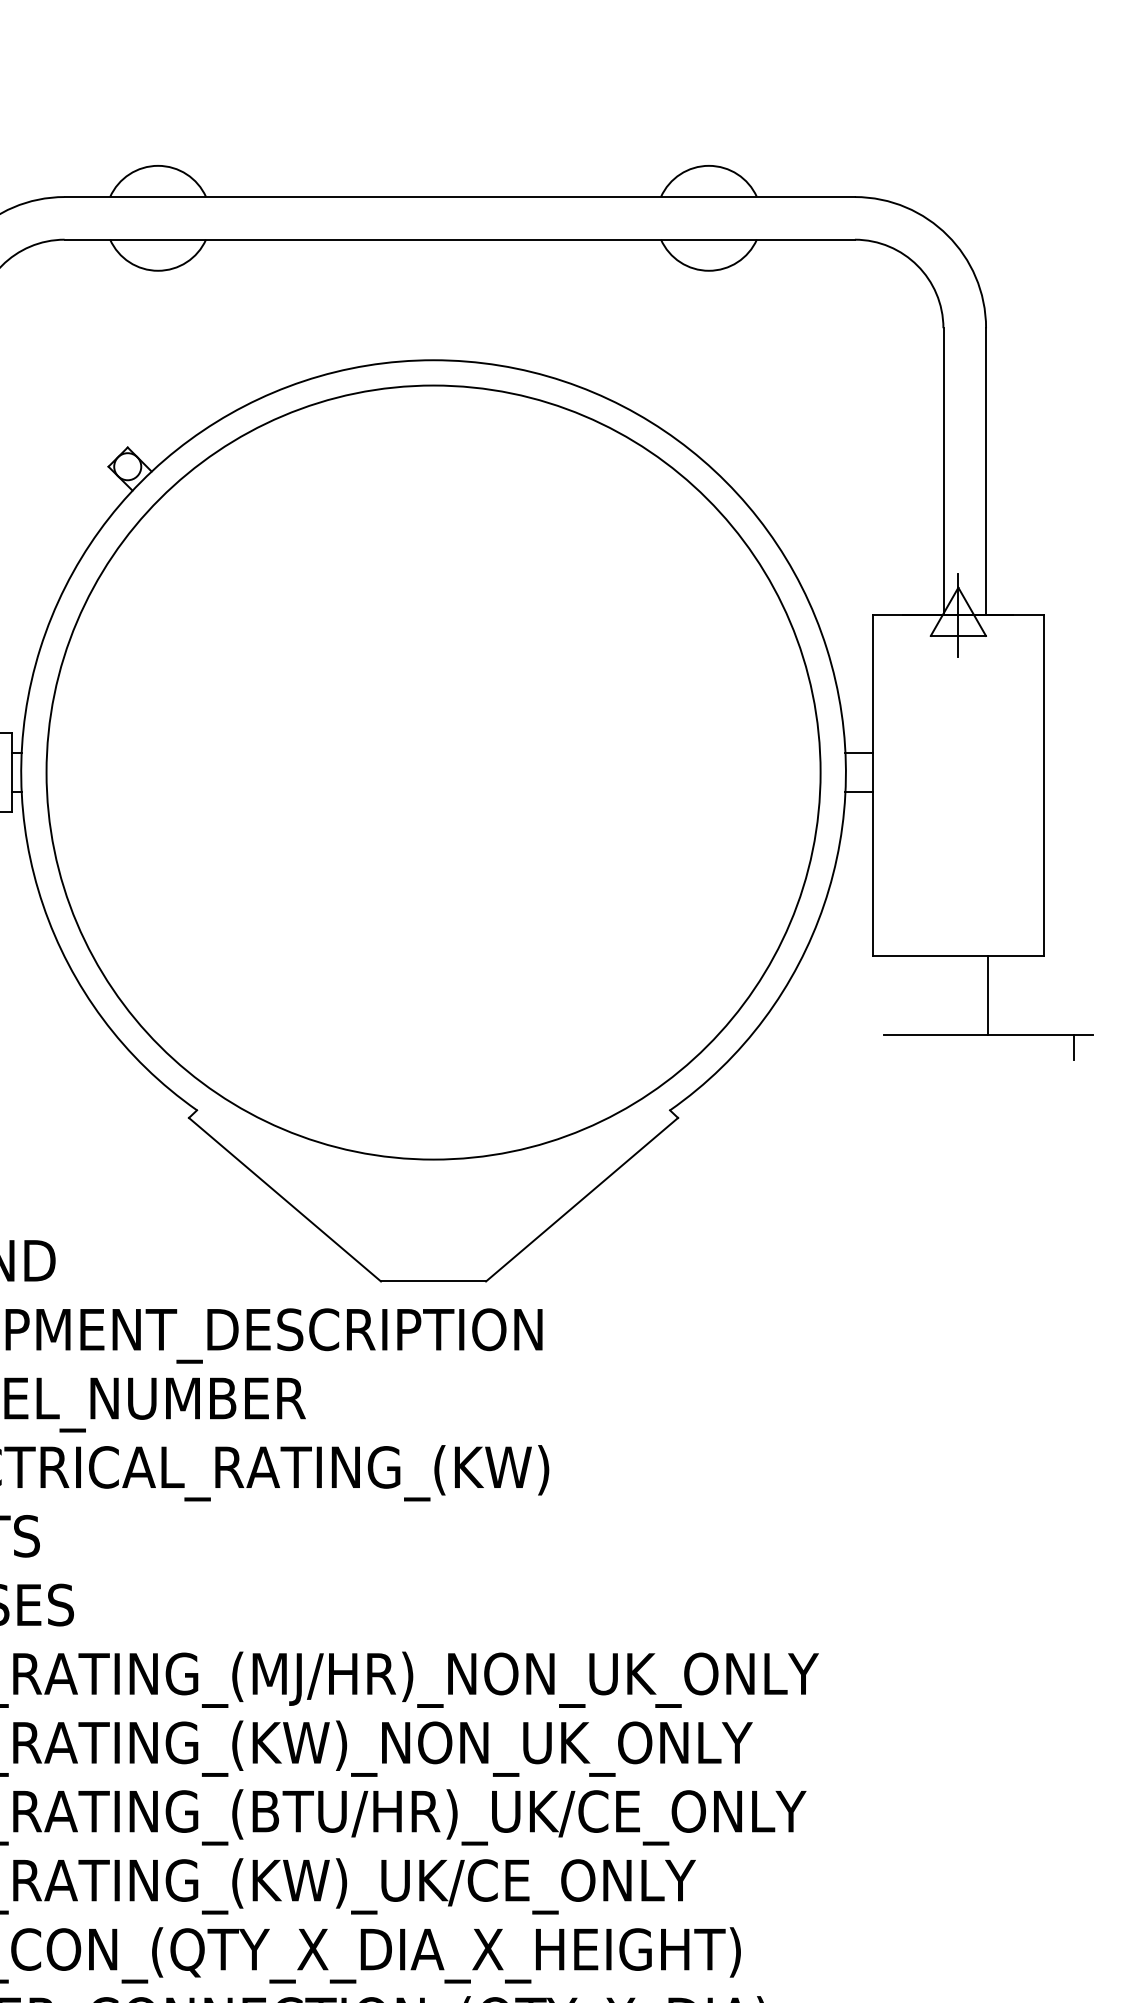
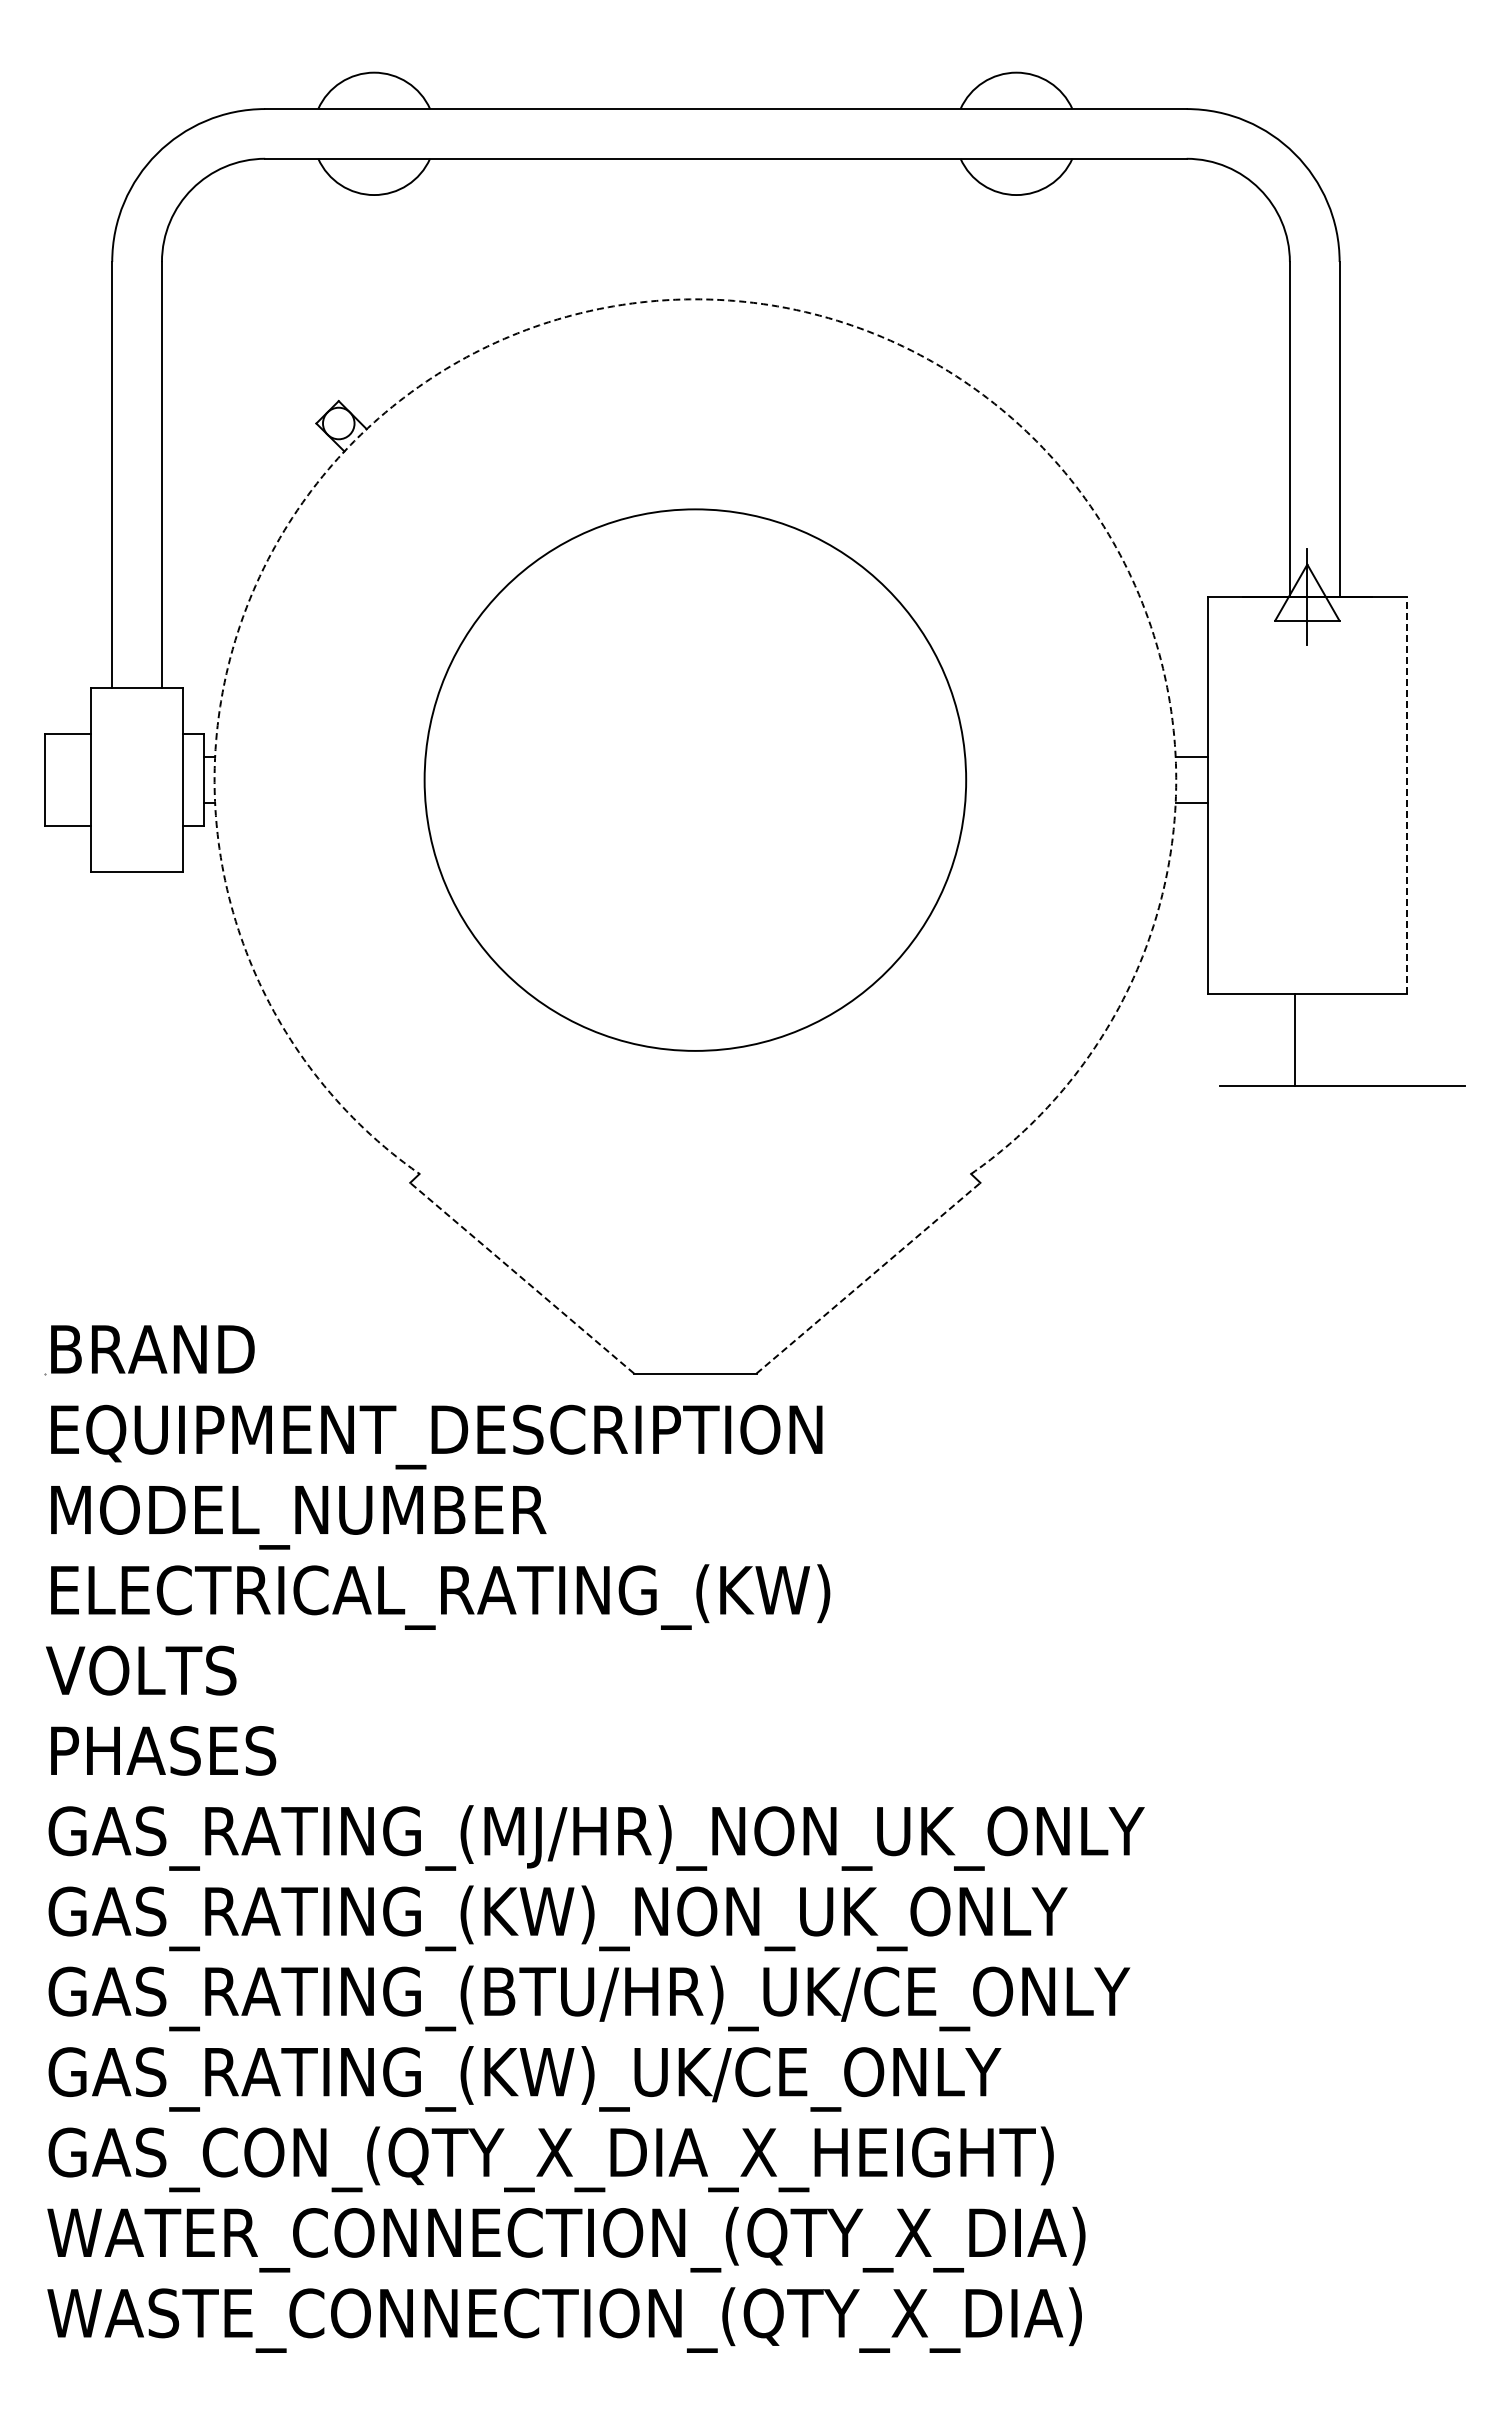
arc: (433, 360) -> (695, 299), solid -> dashed
circle: (433, 772) -> (695, 779), size x0.6
line: (1043, 785) -> (1406, 795), solid -> dashed
line: (988, 995) -> (1295, 1040), moved
line: (1074, 1047) -> (1442, 1100), removed
line: (284, 1199) -> (521, 1277), solid -> dashed
line: (582, 1199) -> (868, 1277), solid -> dashed

